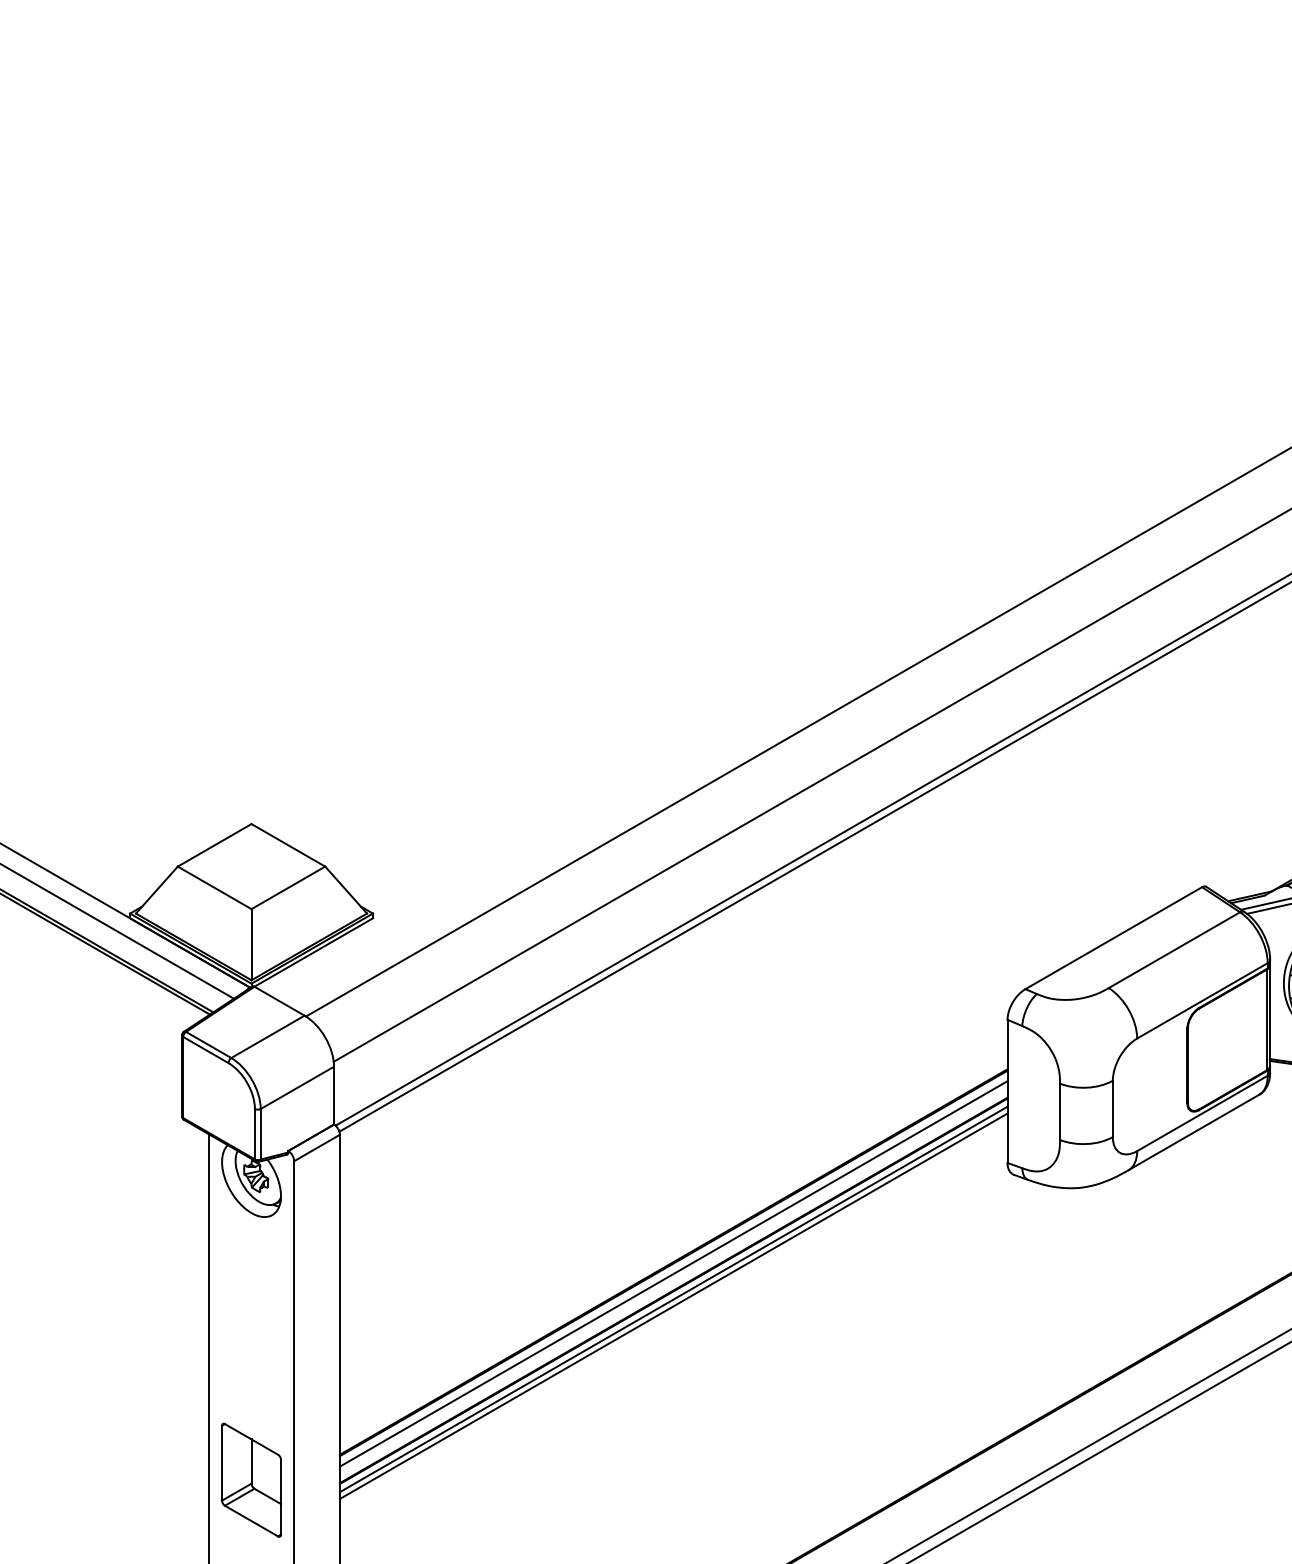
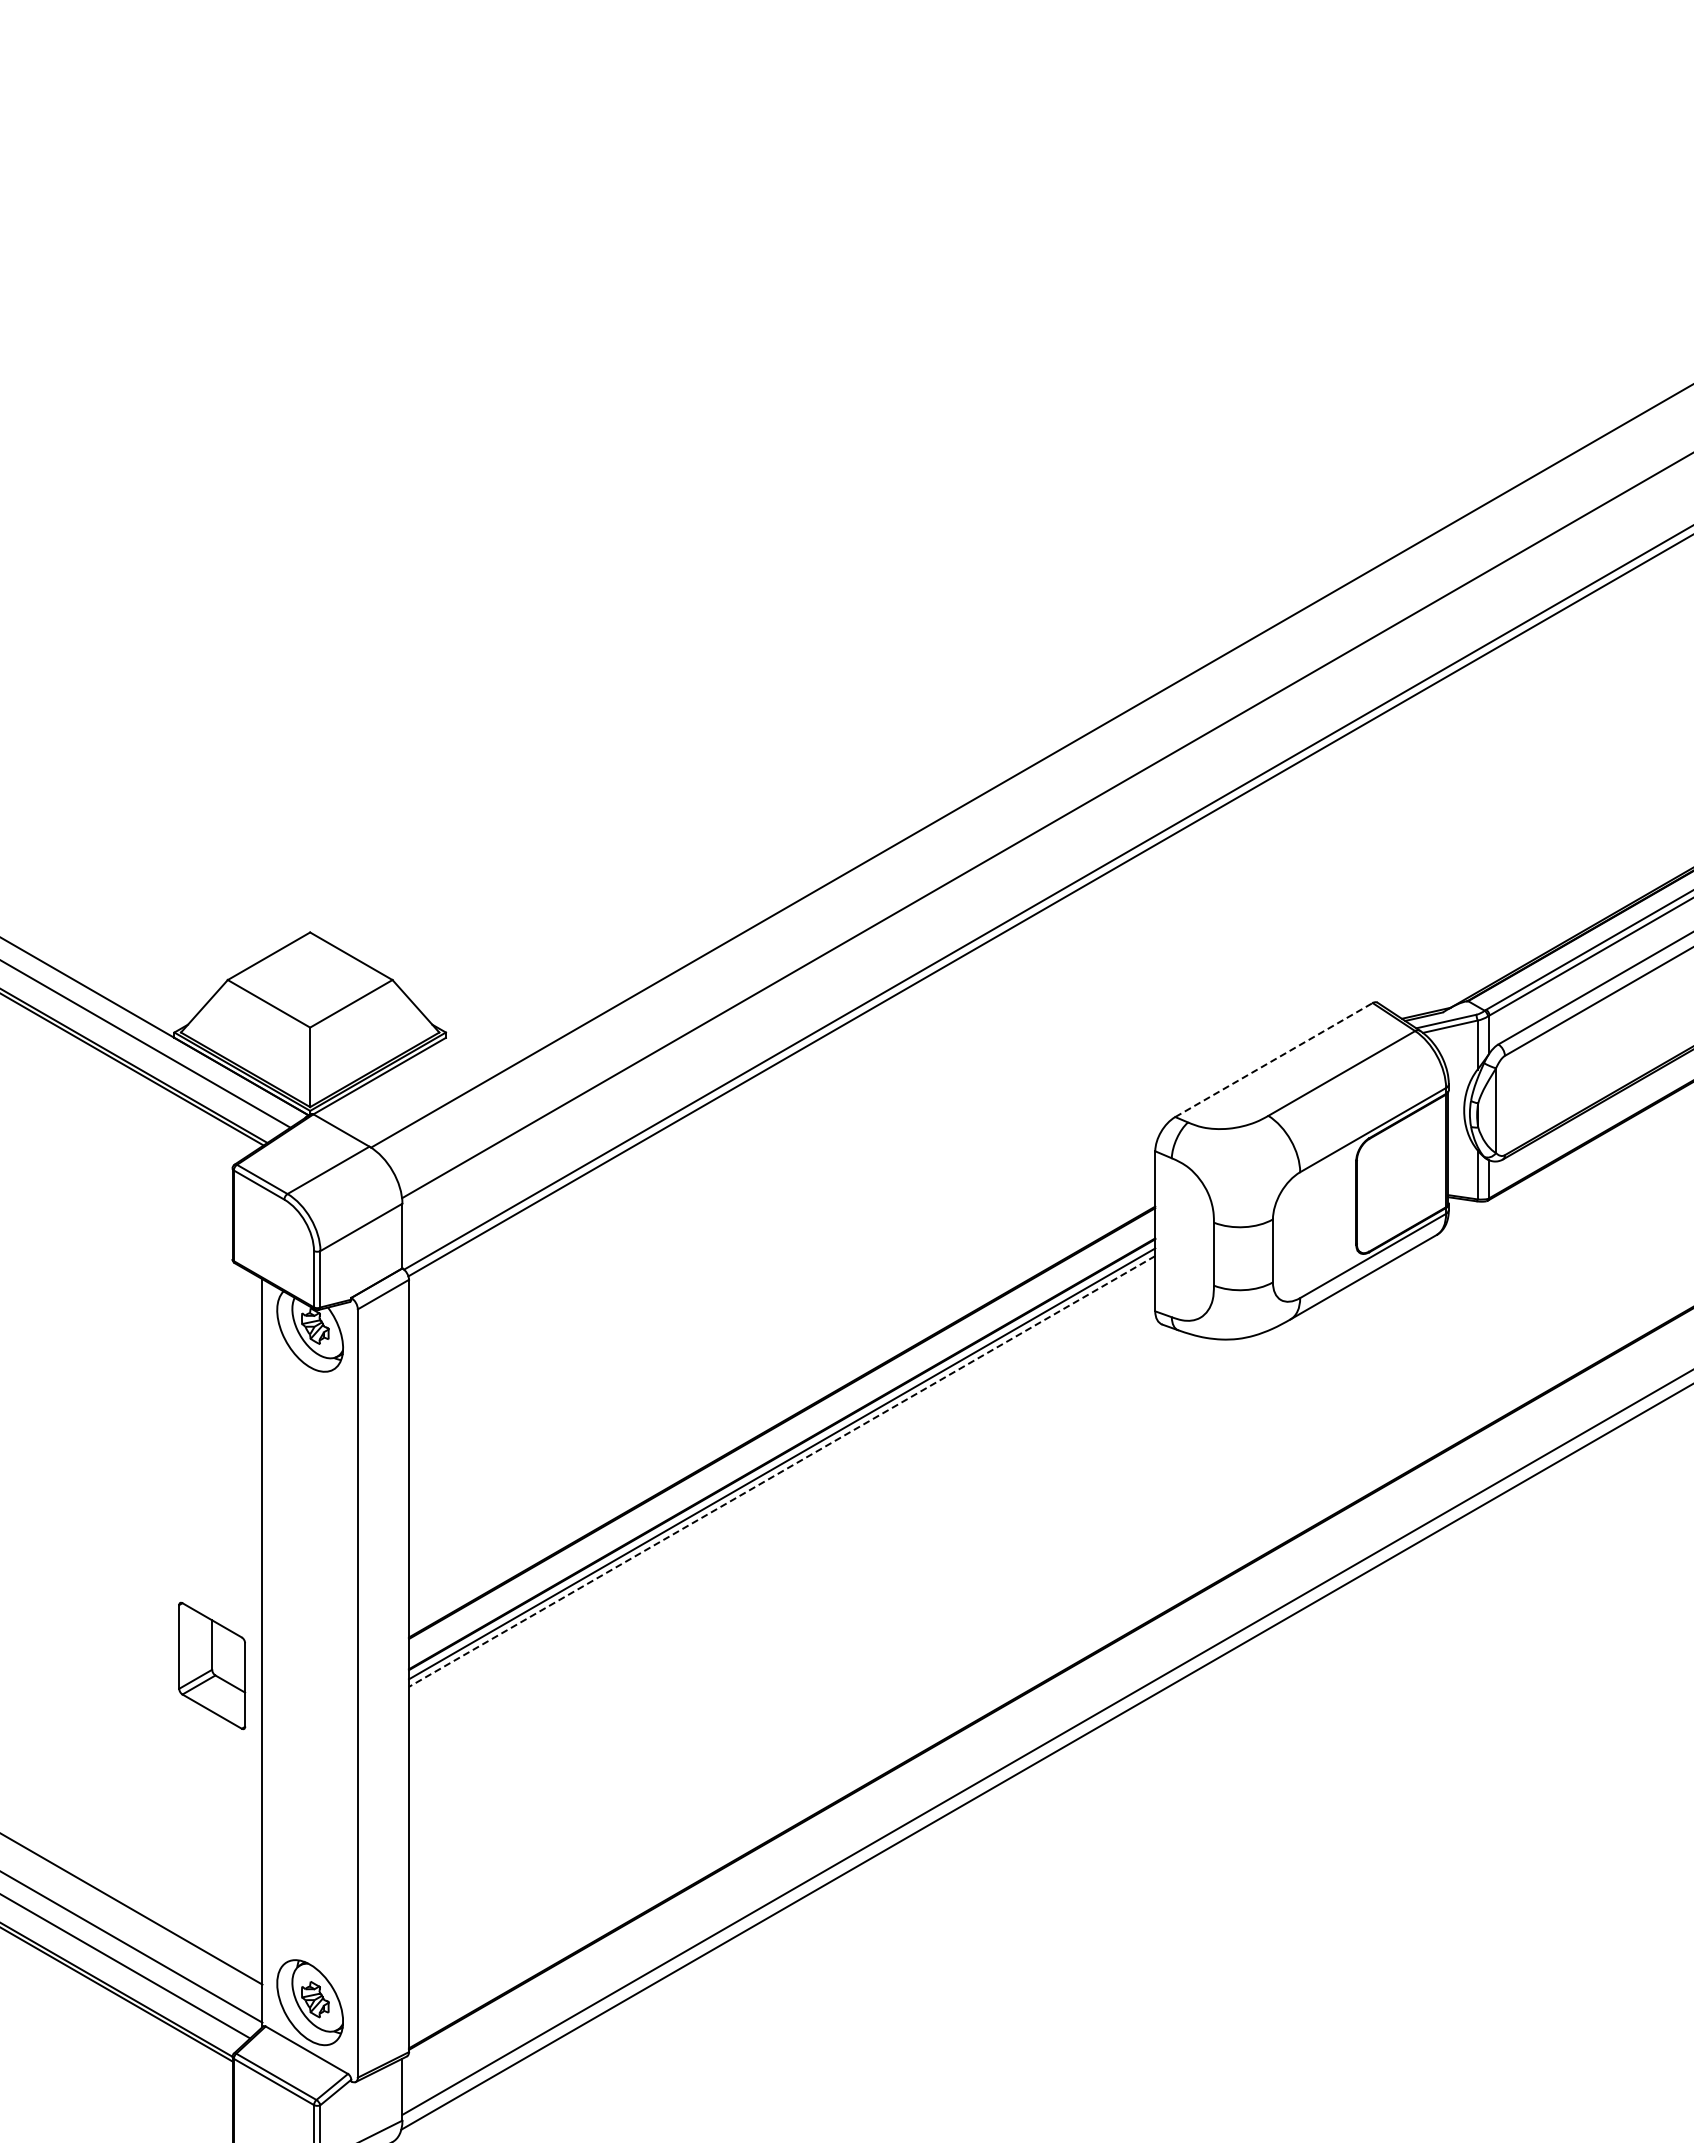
line: (1114, 938) -> (1274, 1060), solid -> dashed
line: (674, 1273) -> (782, 1434), removed
line: (674, 1306) -> (782, 1471), solid -> dashed
part: (251, 1479) -> (212, 1665), moved

